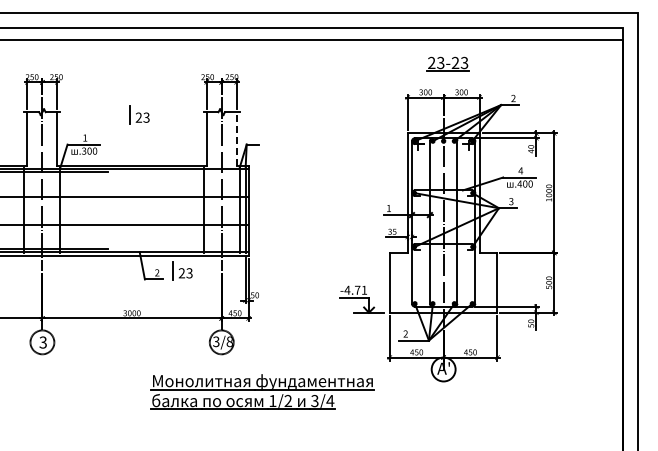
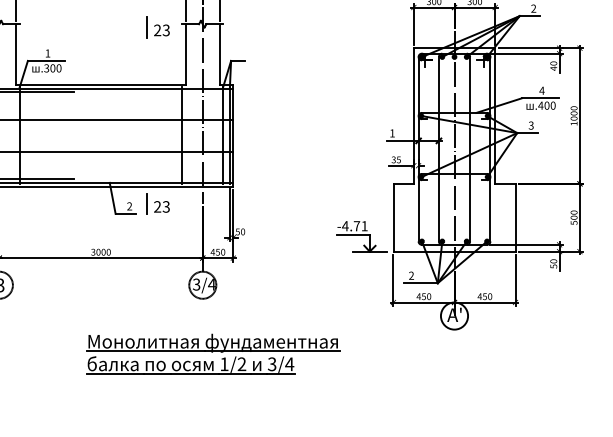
part: (139, 114) -> (158, 26), moved
line: (236, 139) -> (219, 55), dashed -> solid
text: (229, 341) -> (211, 284), 3/8 -> 3/4
part: (262, 391) -> (212, 353), moved

